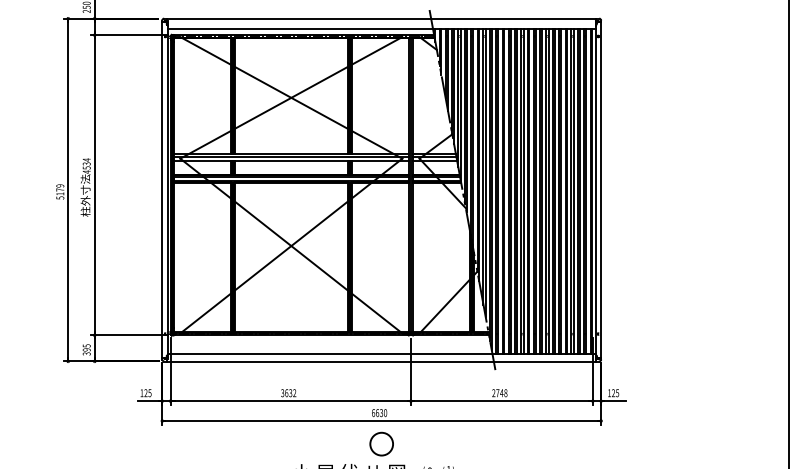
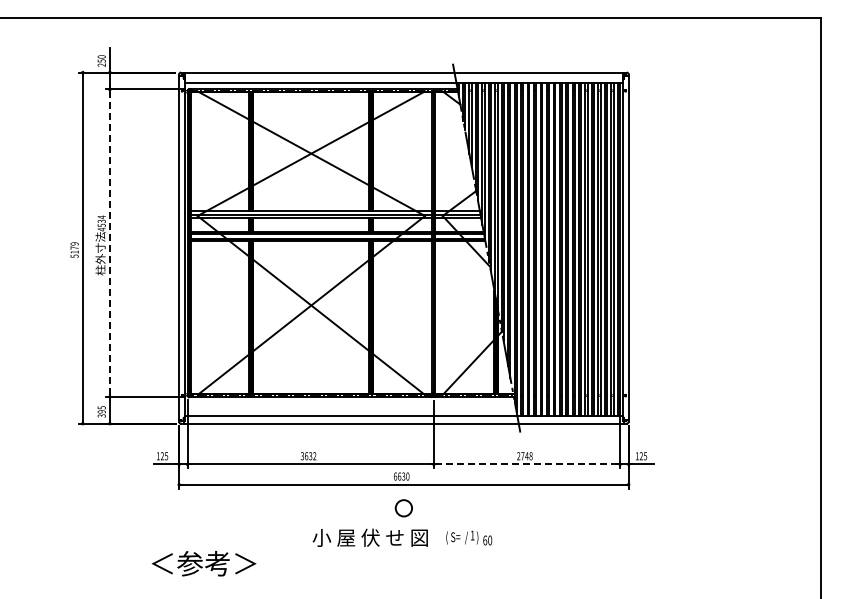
line: (94, 185) -> (109, 243), solid -> dashed
line: (501, 401) -> (526, 464), solid -> dashed
circle: (381, 443) -> (403, 507), size x0.7

